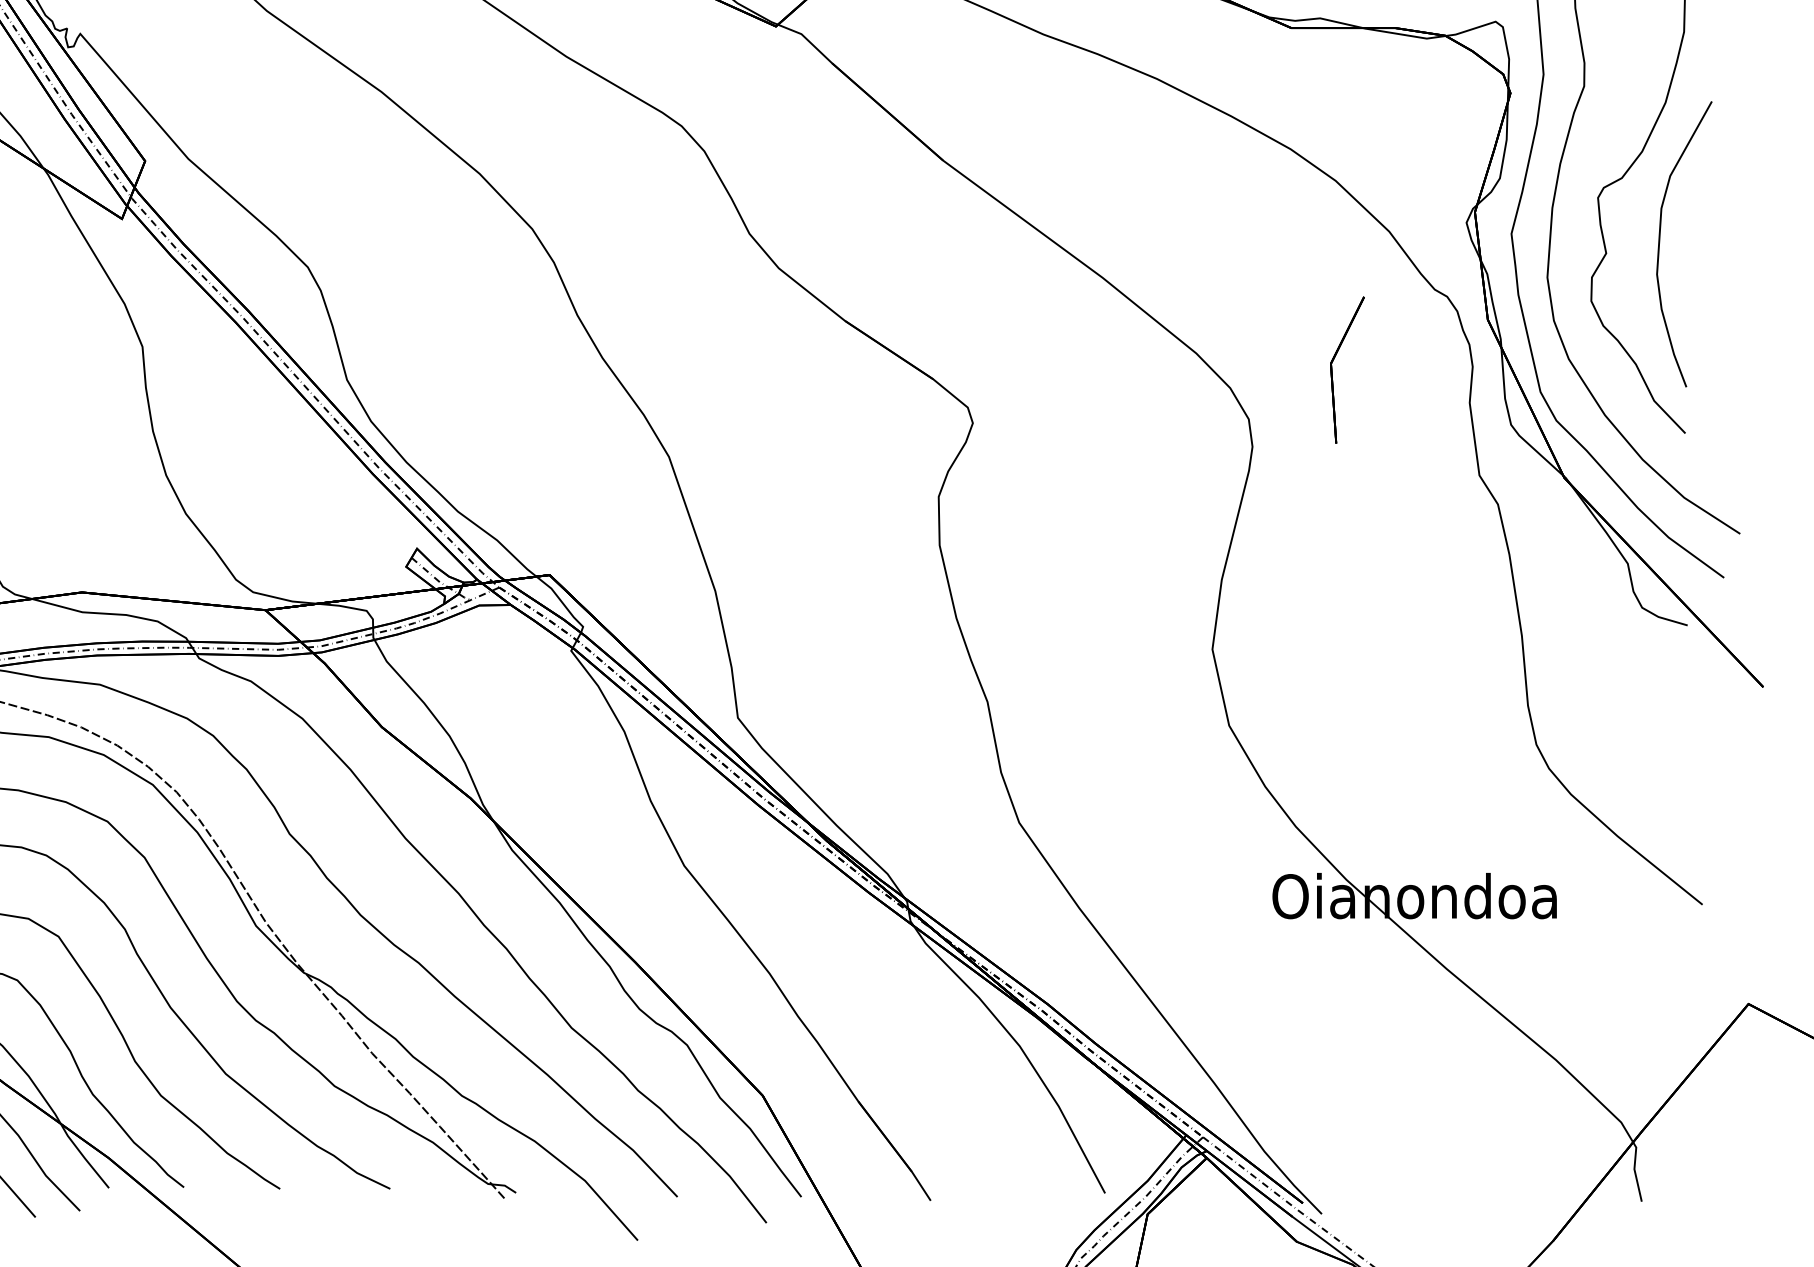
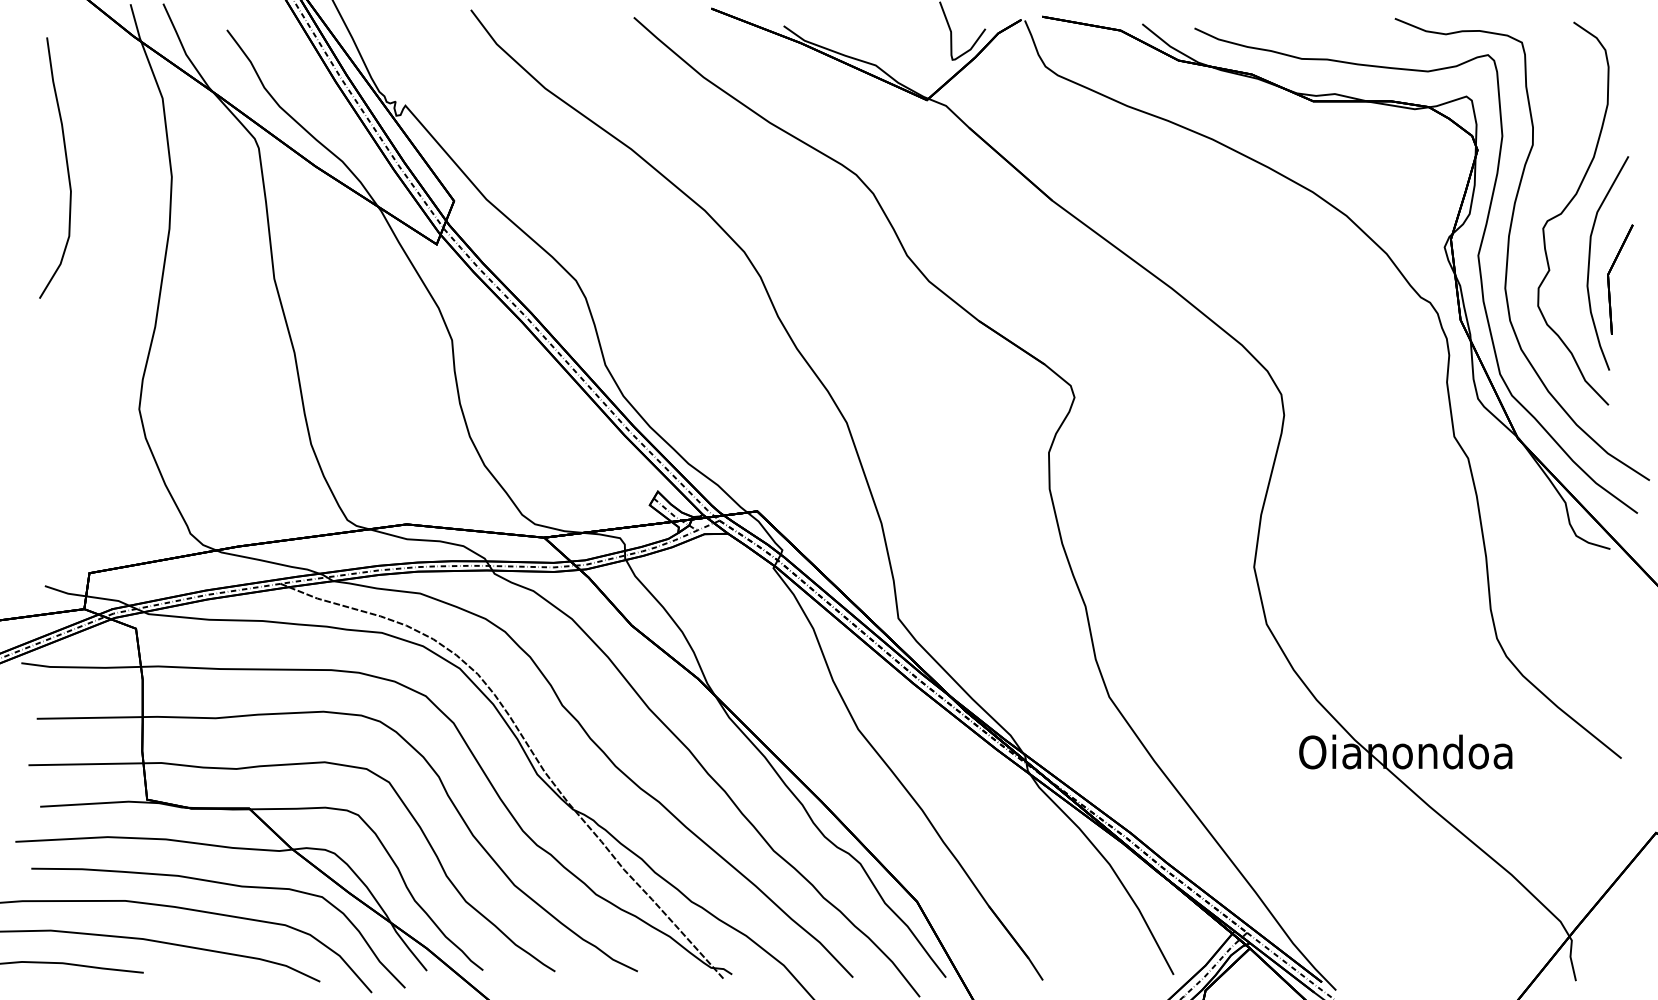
part: (1332, 369) -> (1609, 279), moved

